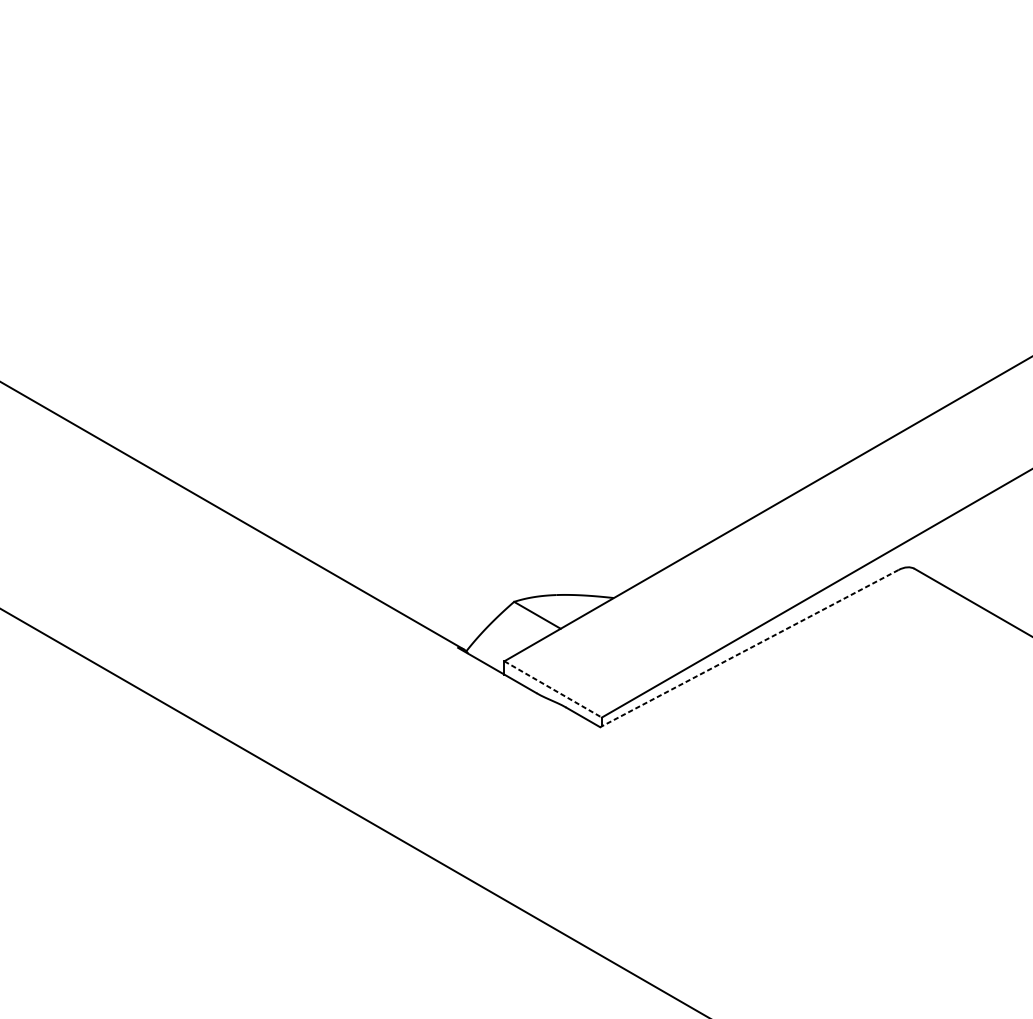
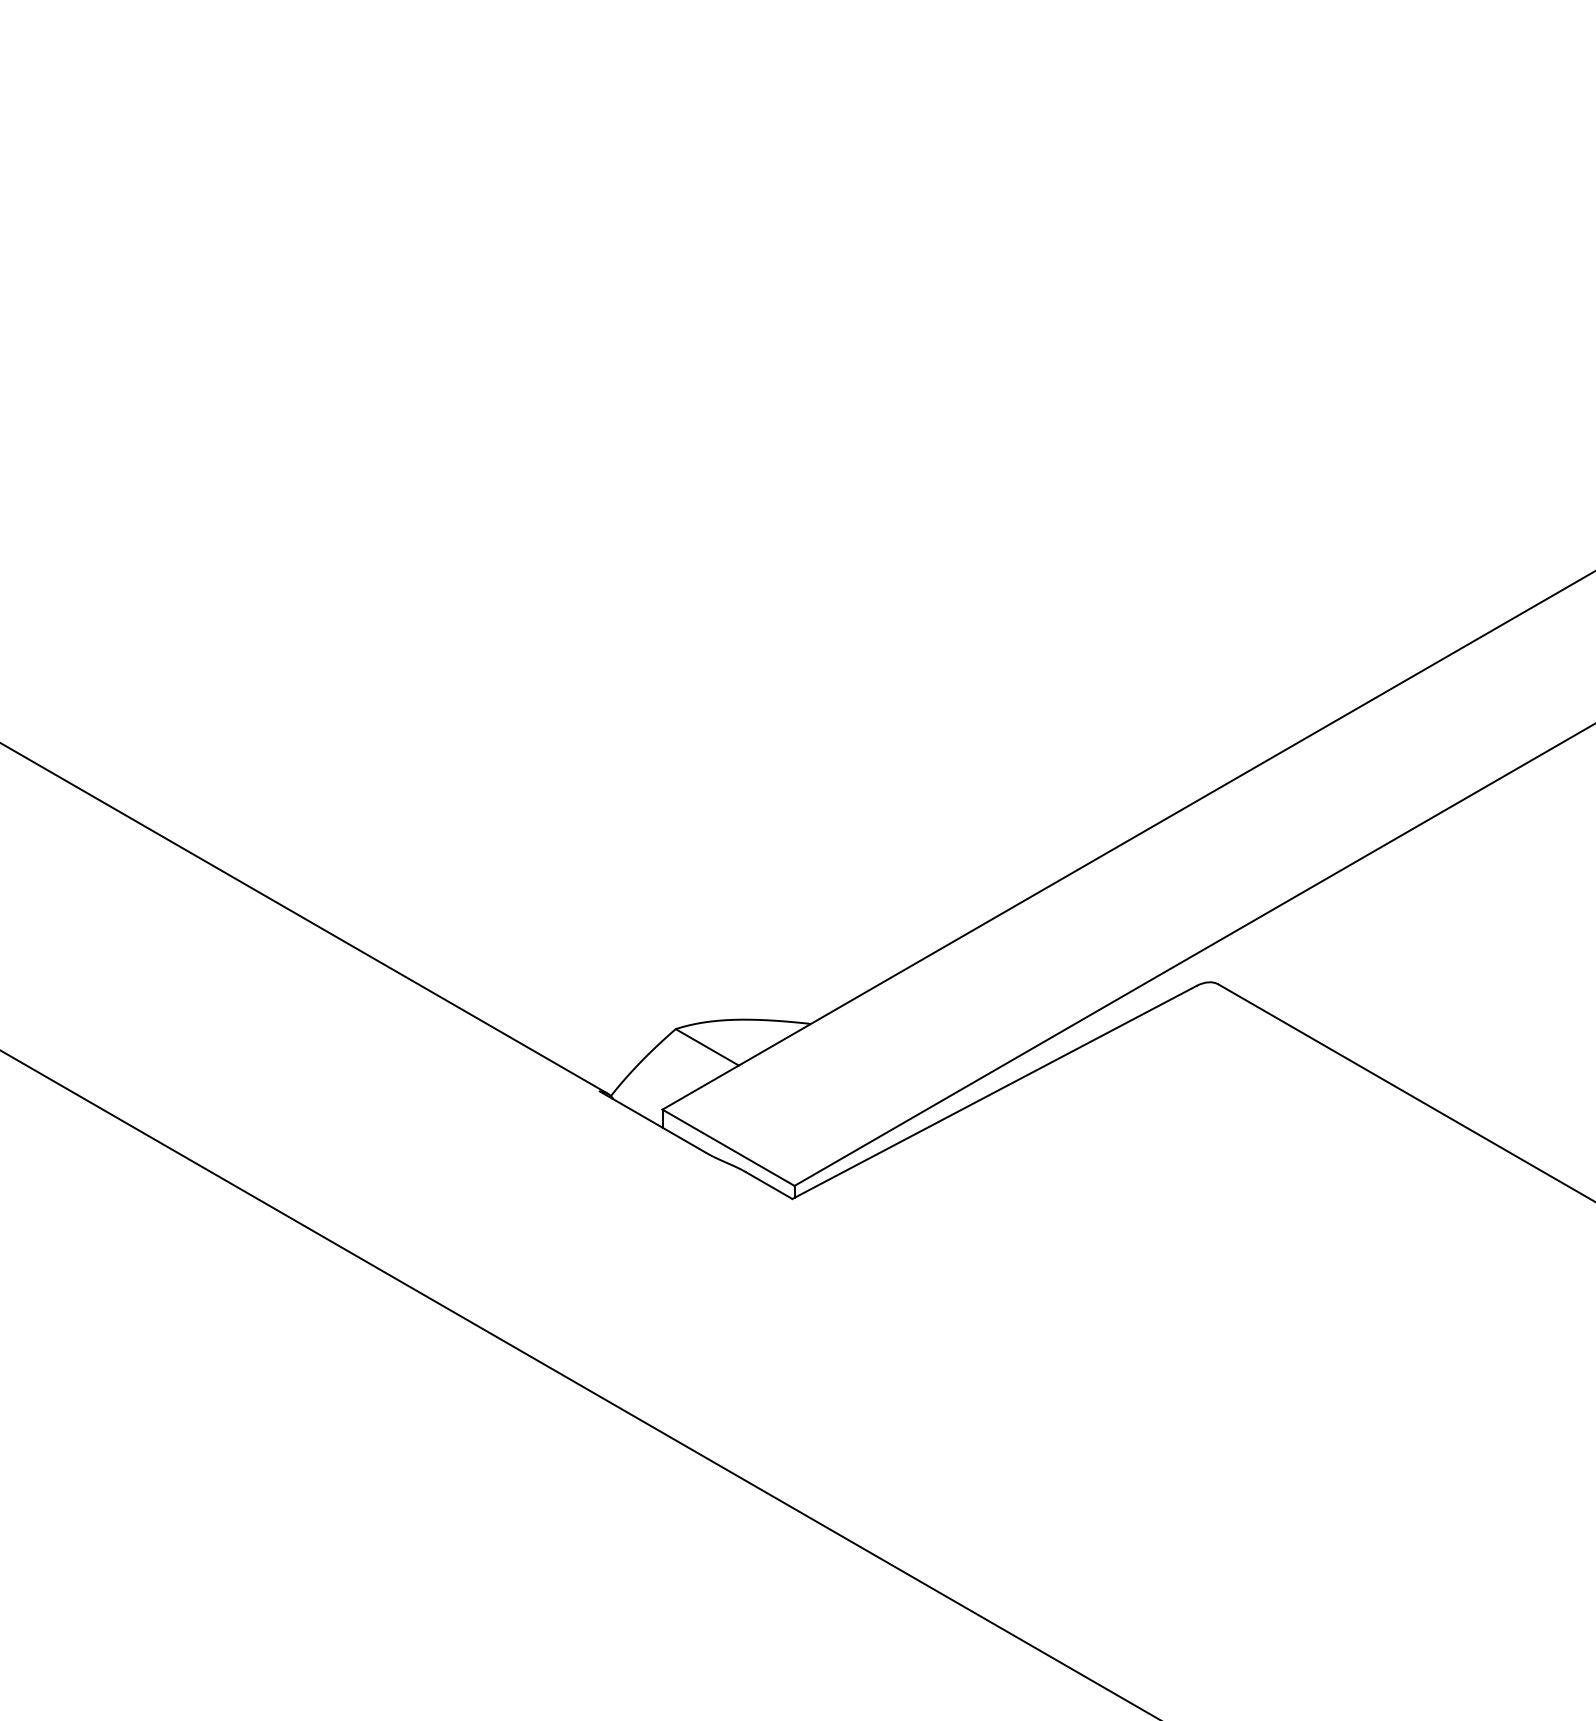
line: (749, 648) -> (994, 1092), dashed -> solid
line: (553, 689) -> (728, 1148), dashed -> solid

